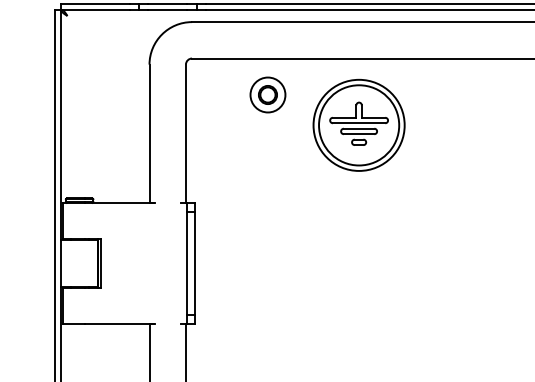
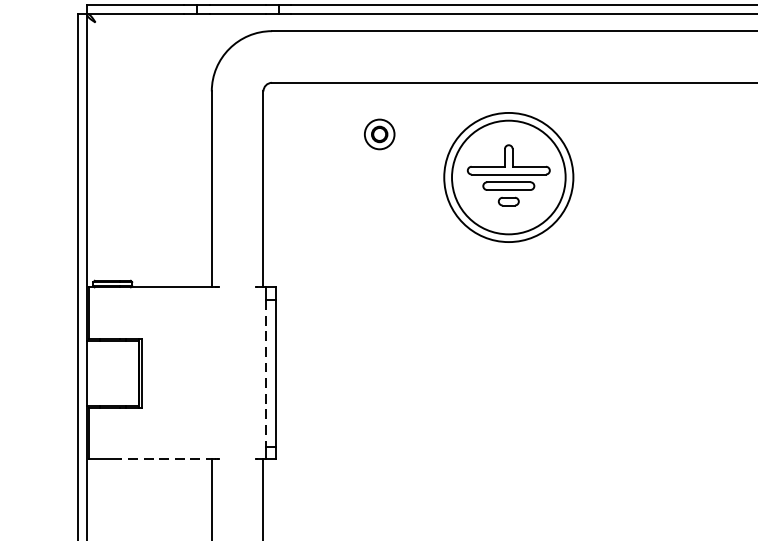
part: (267, 94) -> (379, 133), size x0.6
line: (187, 263) -> (265, 373), solid -> dashed
line: (118, 324) -> (167, 459), solid -> dashed

